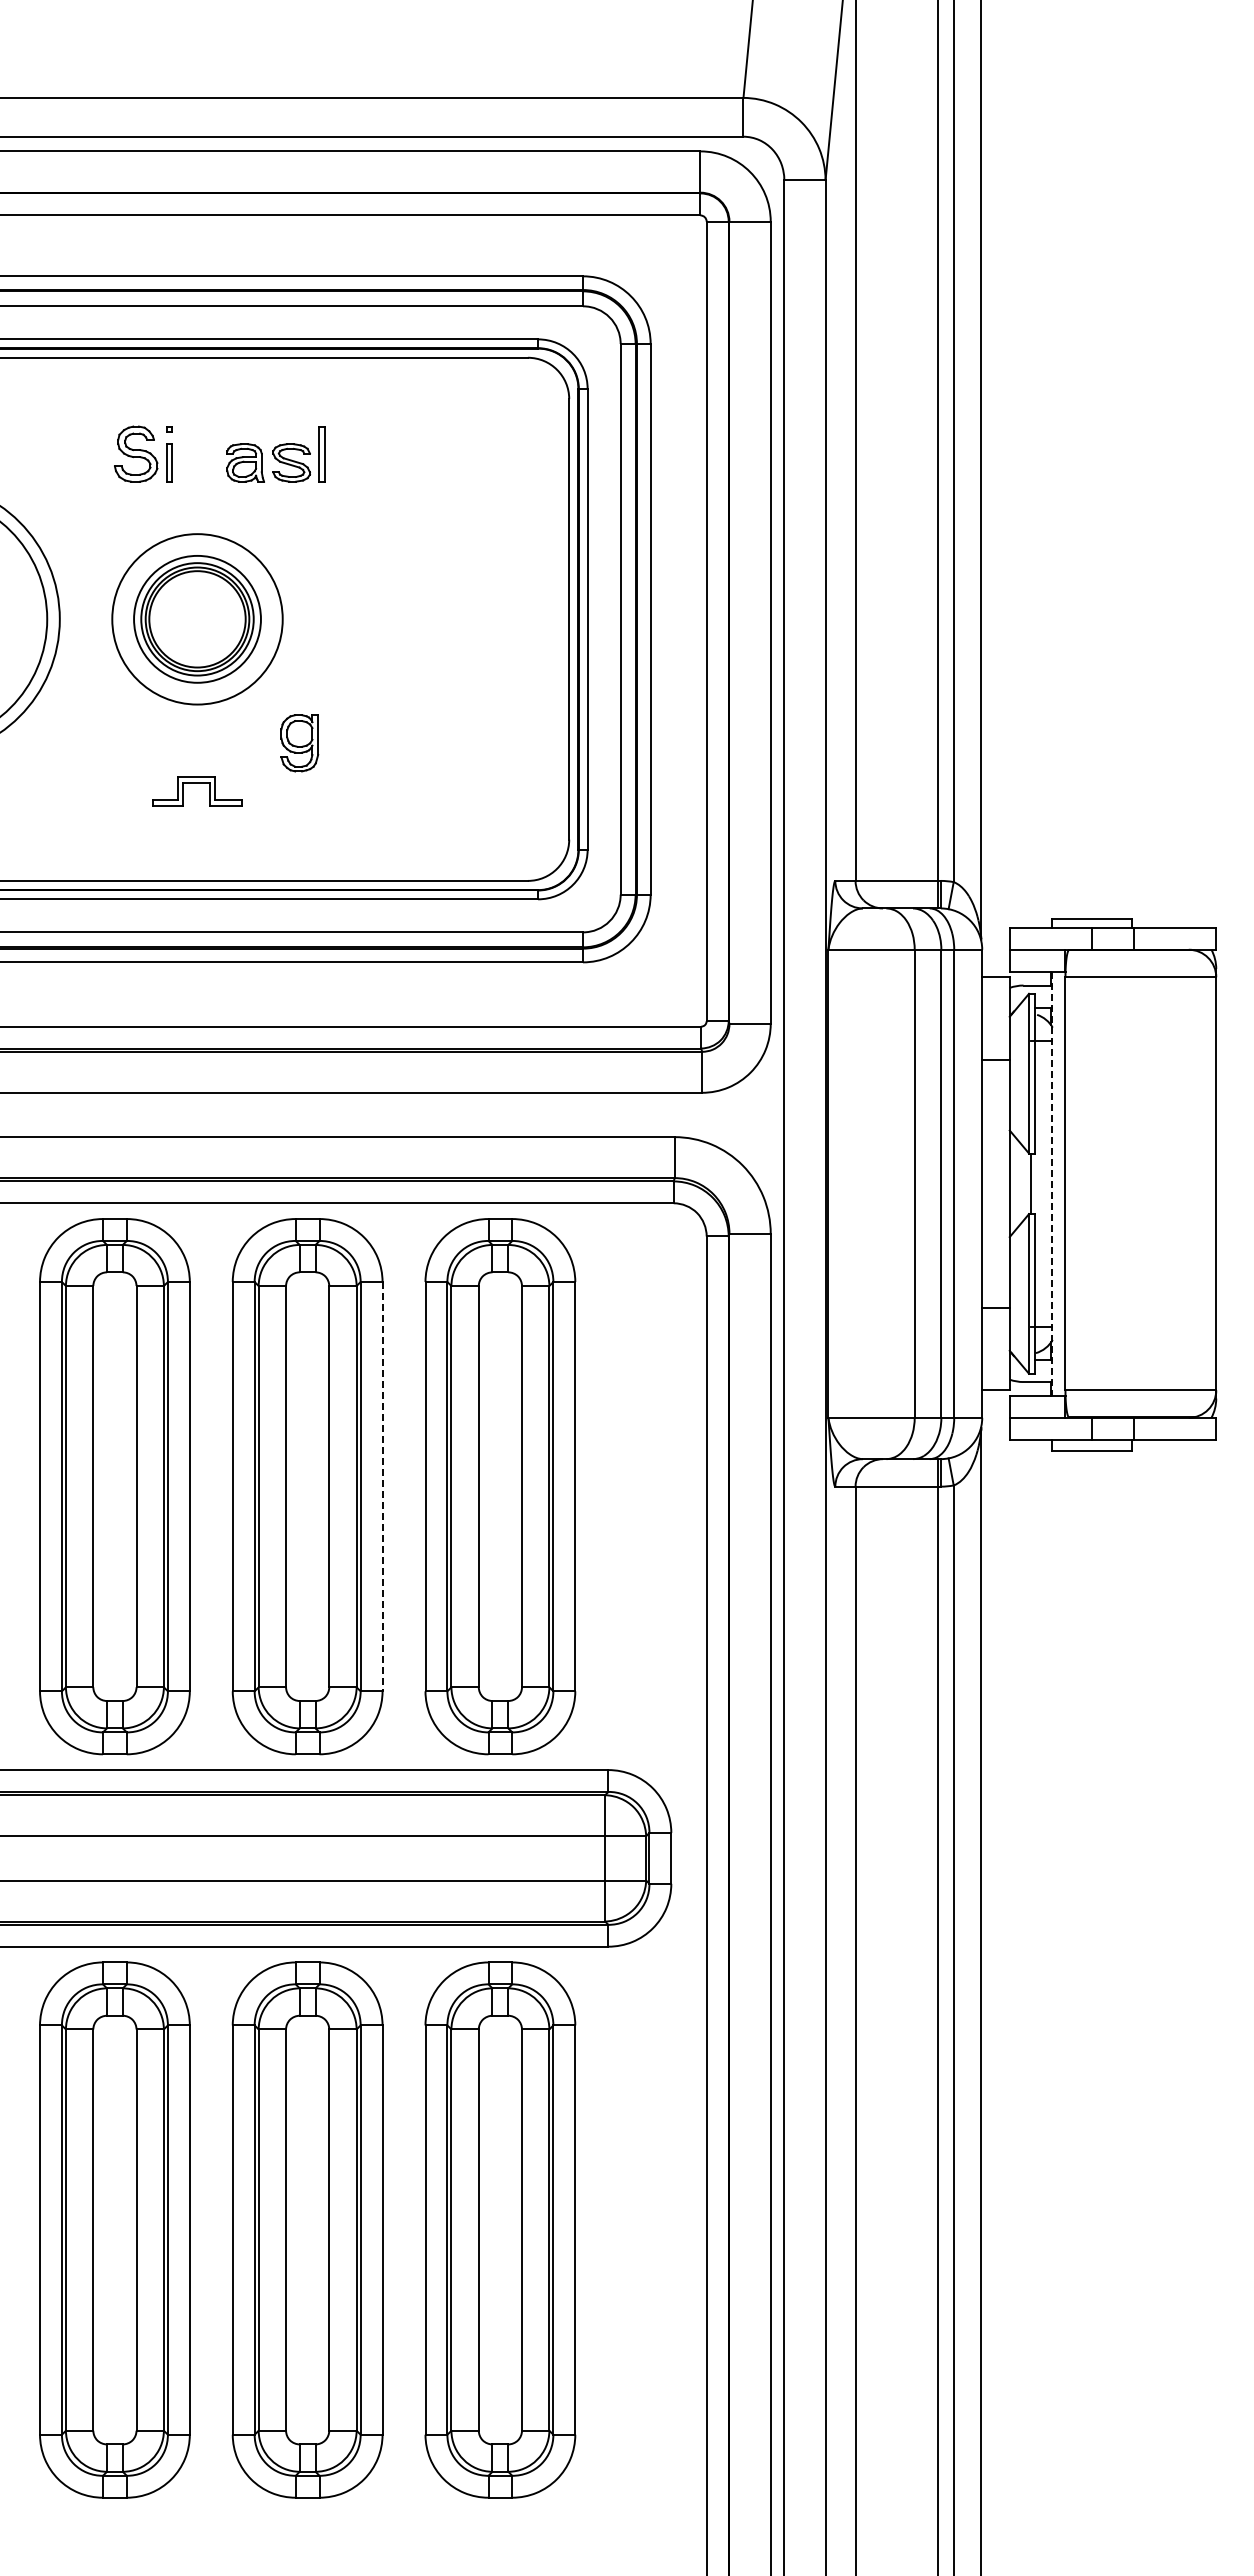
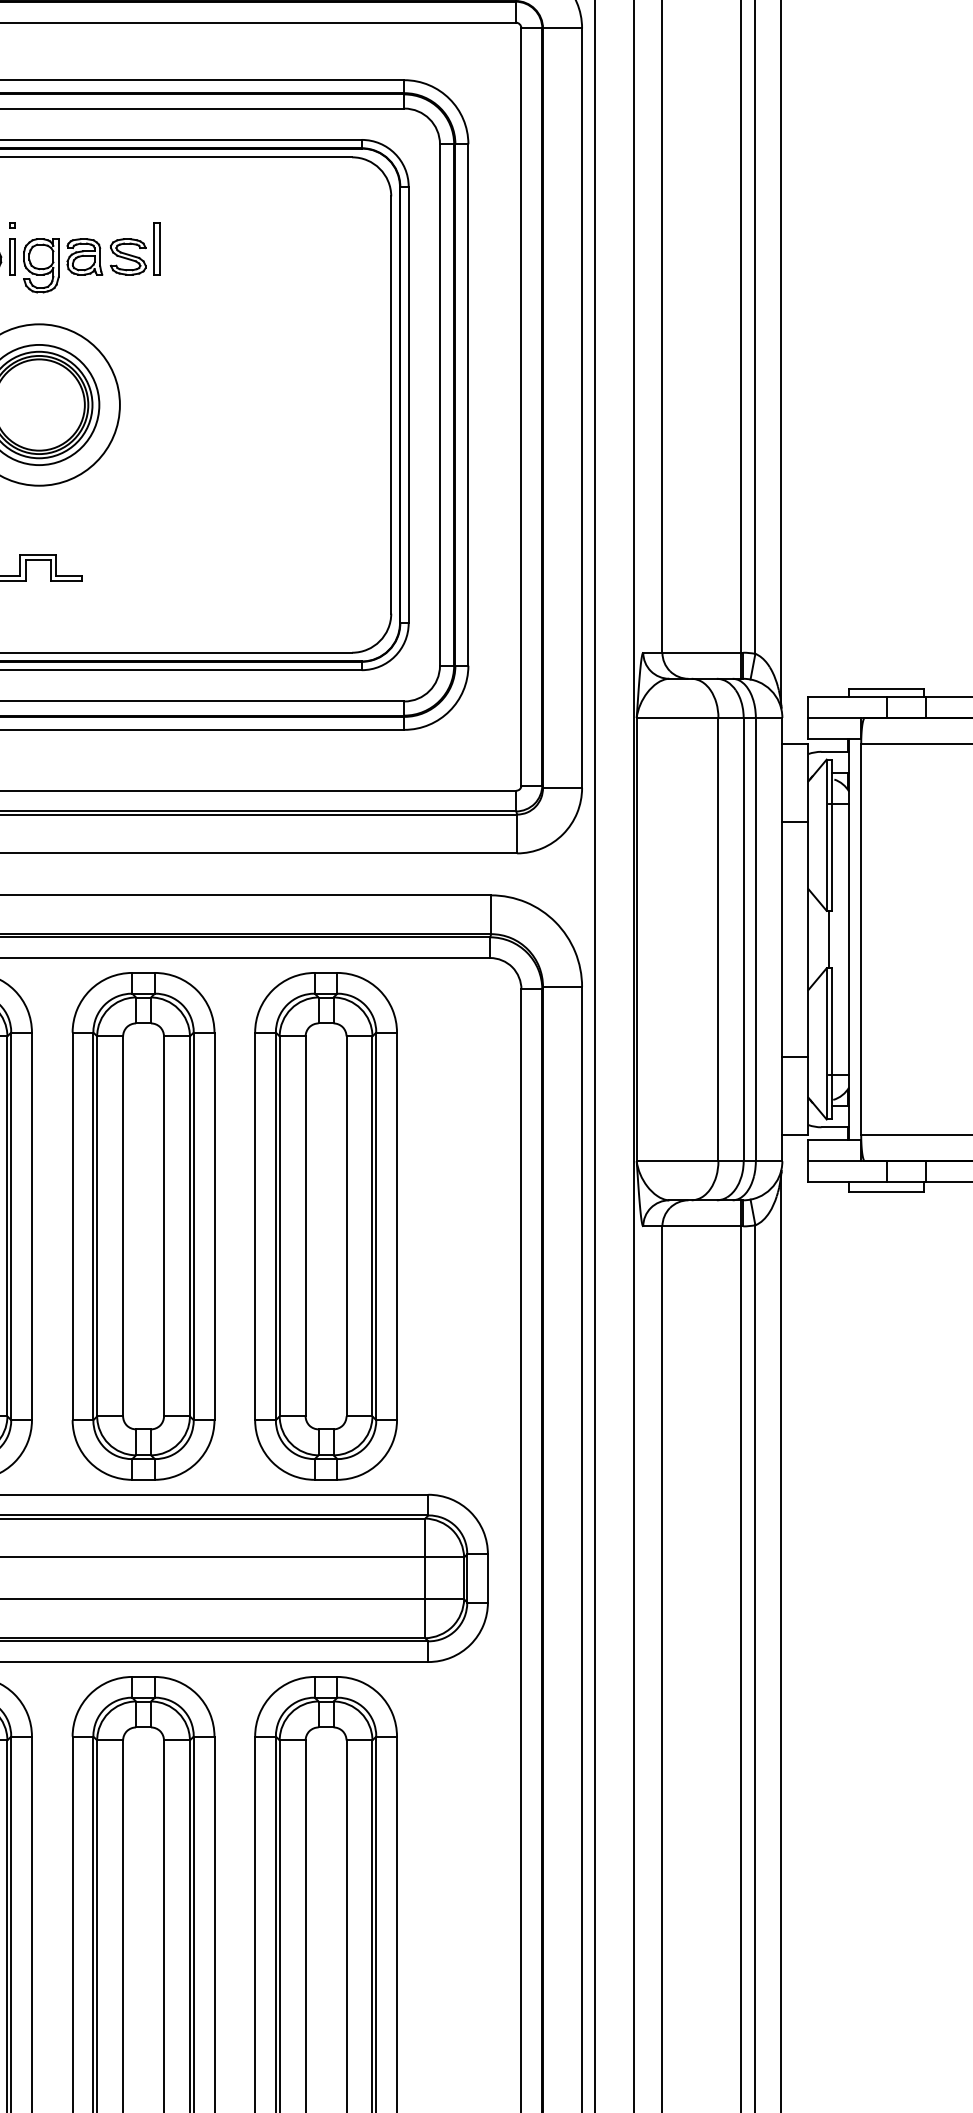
part: (299, 743) -> (41, 265), moved
line: (1052, 1184) -> (848, 940), dashed -> solid
line: (382, 1486) -> (214, 1226), dashed -> solid

